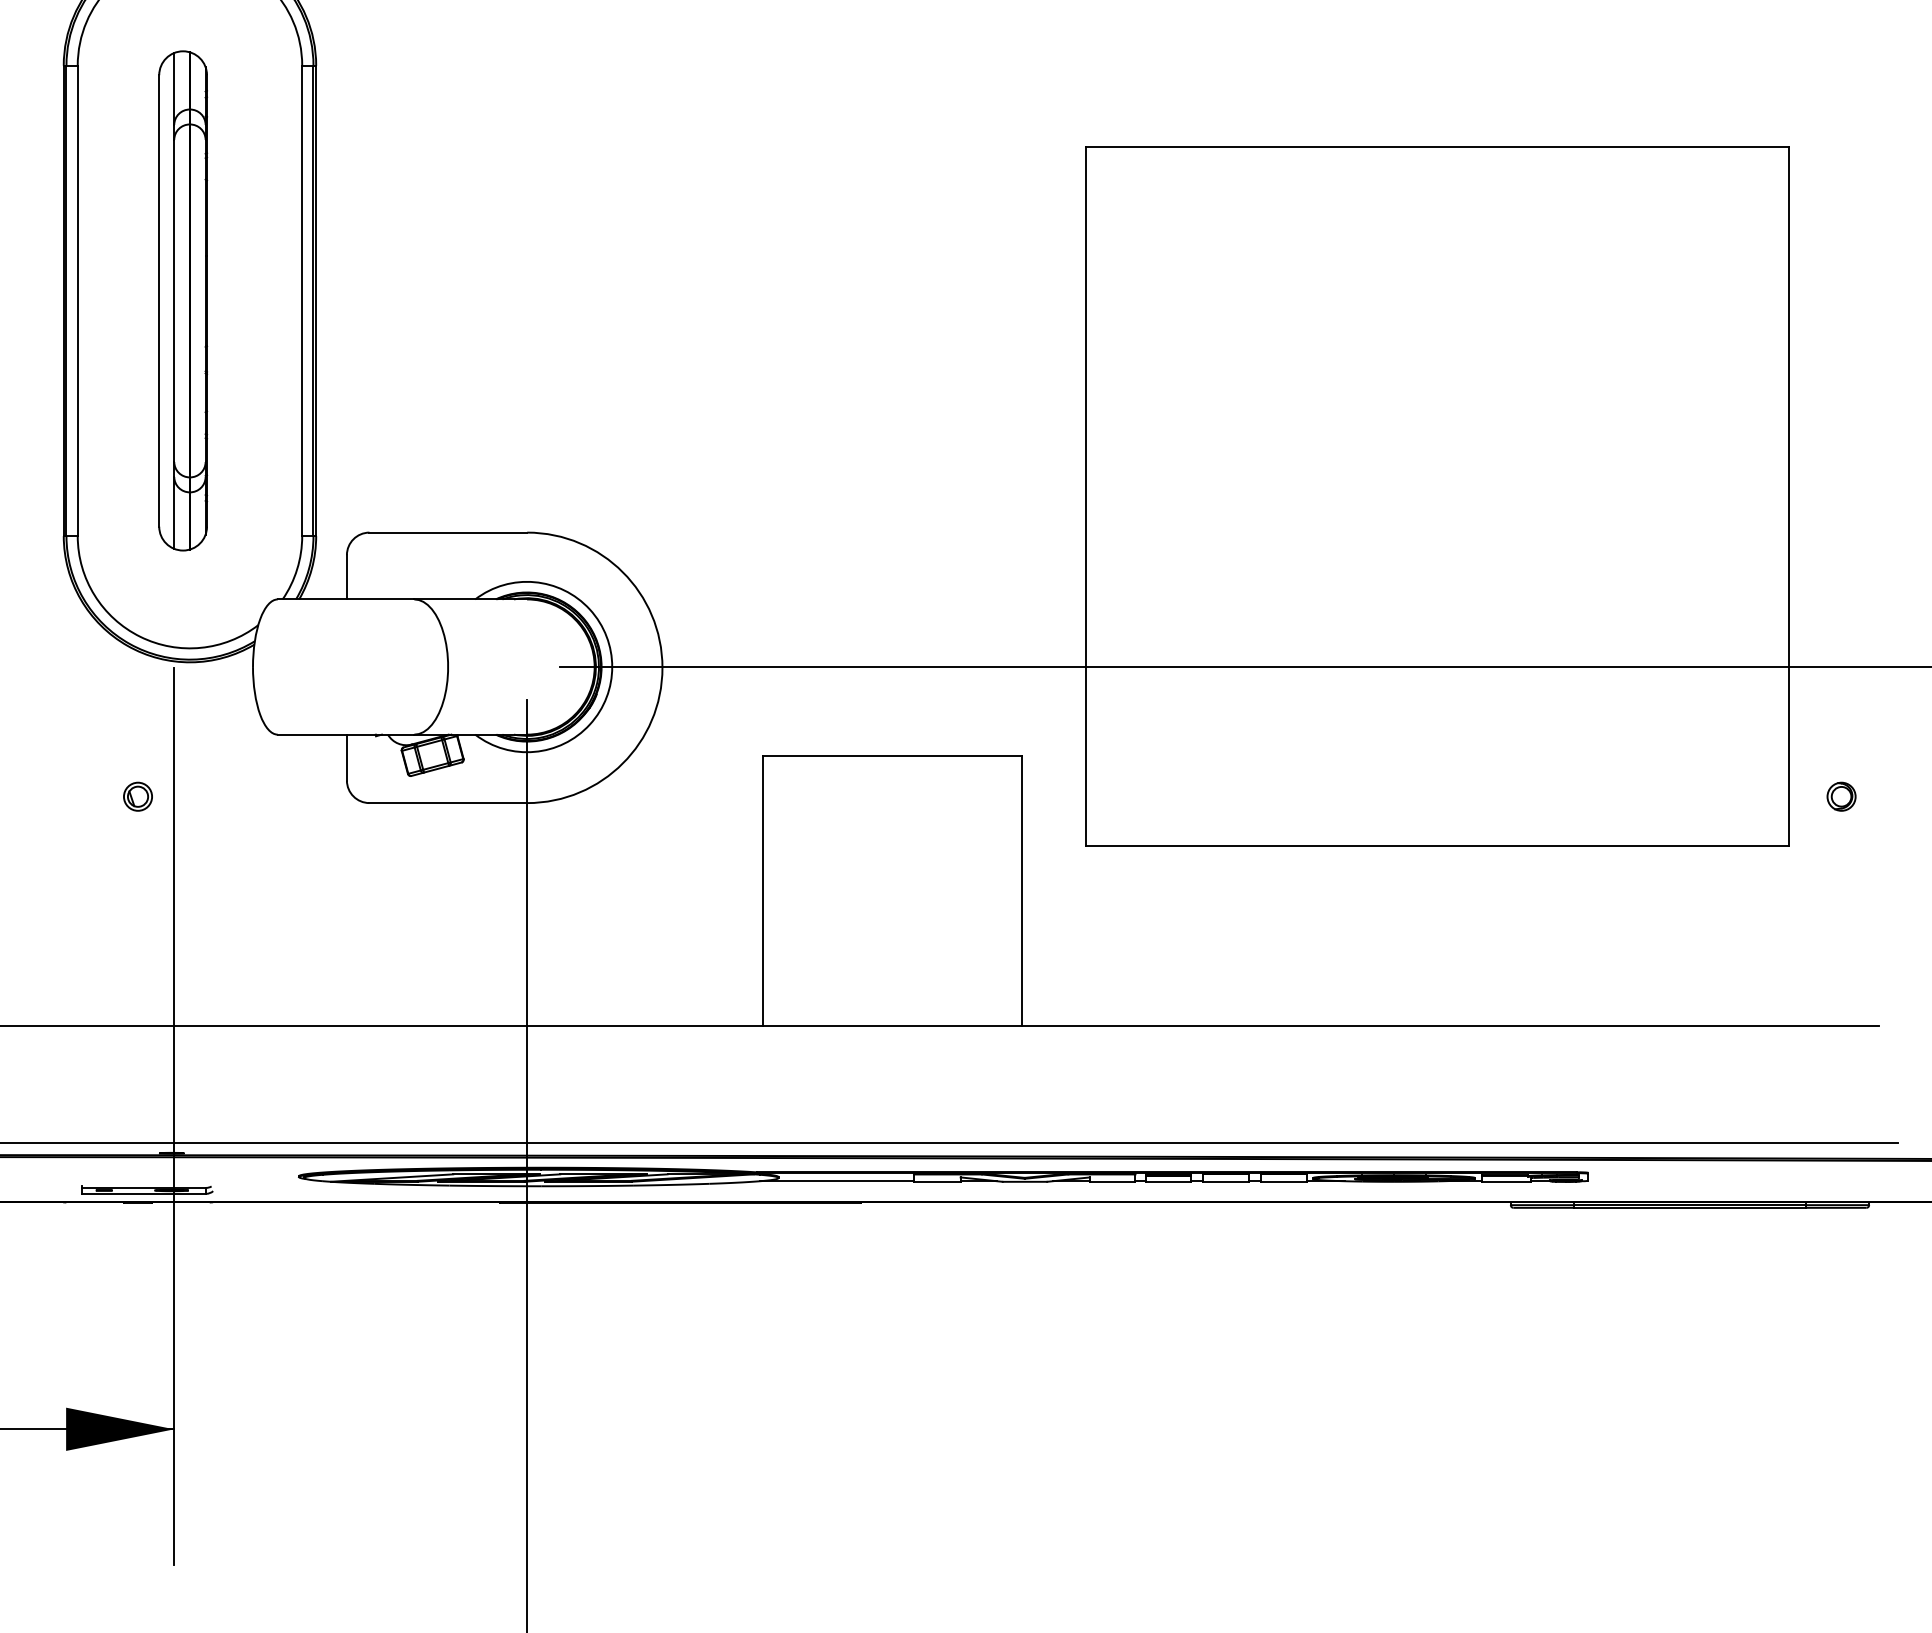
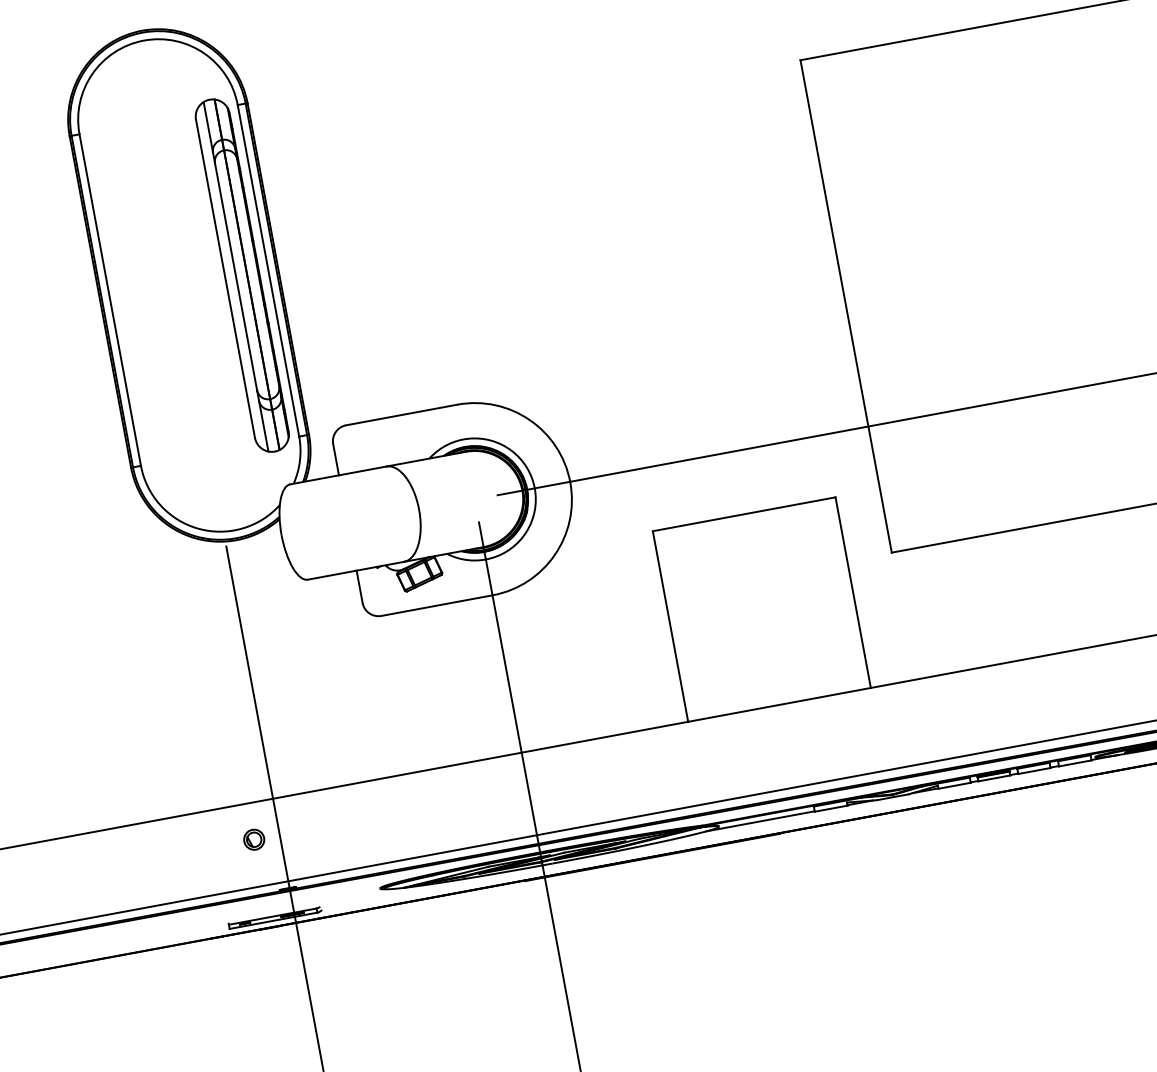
part: (183, 300) -> (242, 275), moved
part: (137, 796) -> (253, 839), moved

